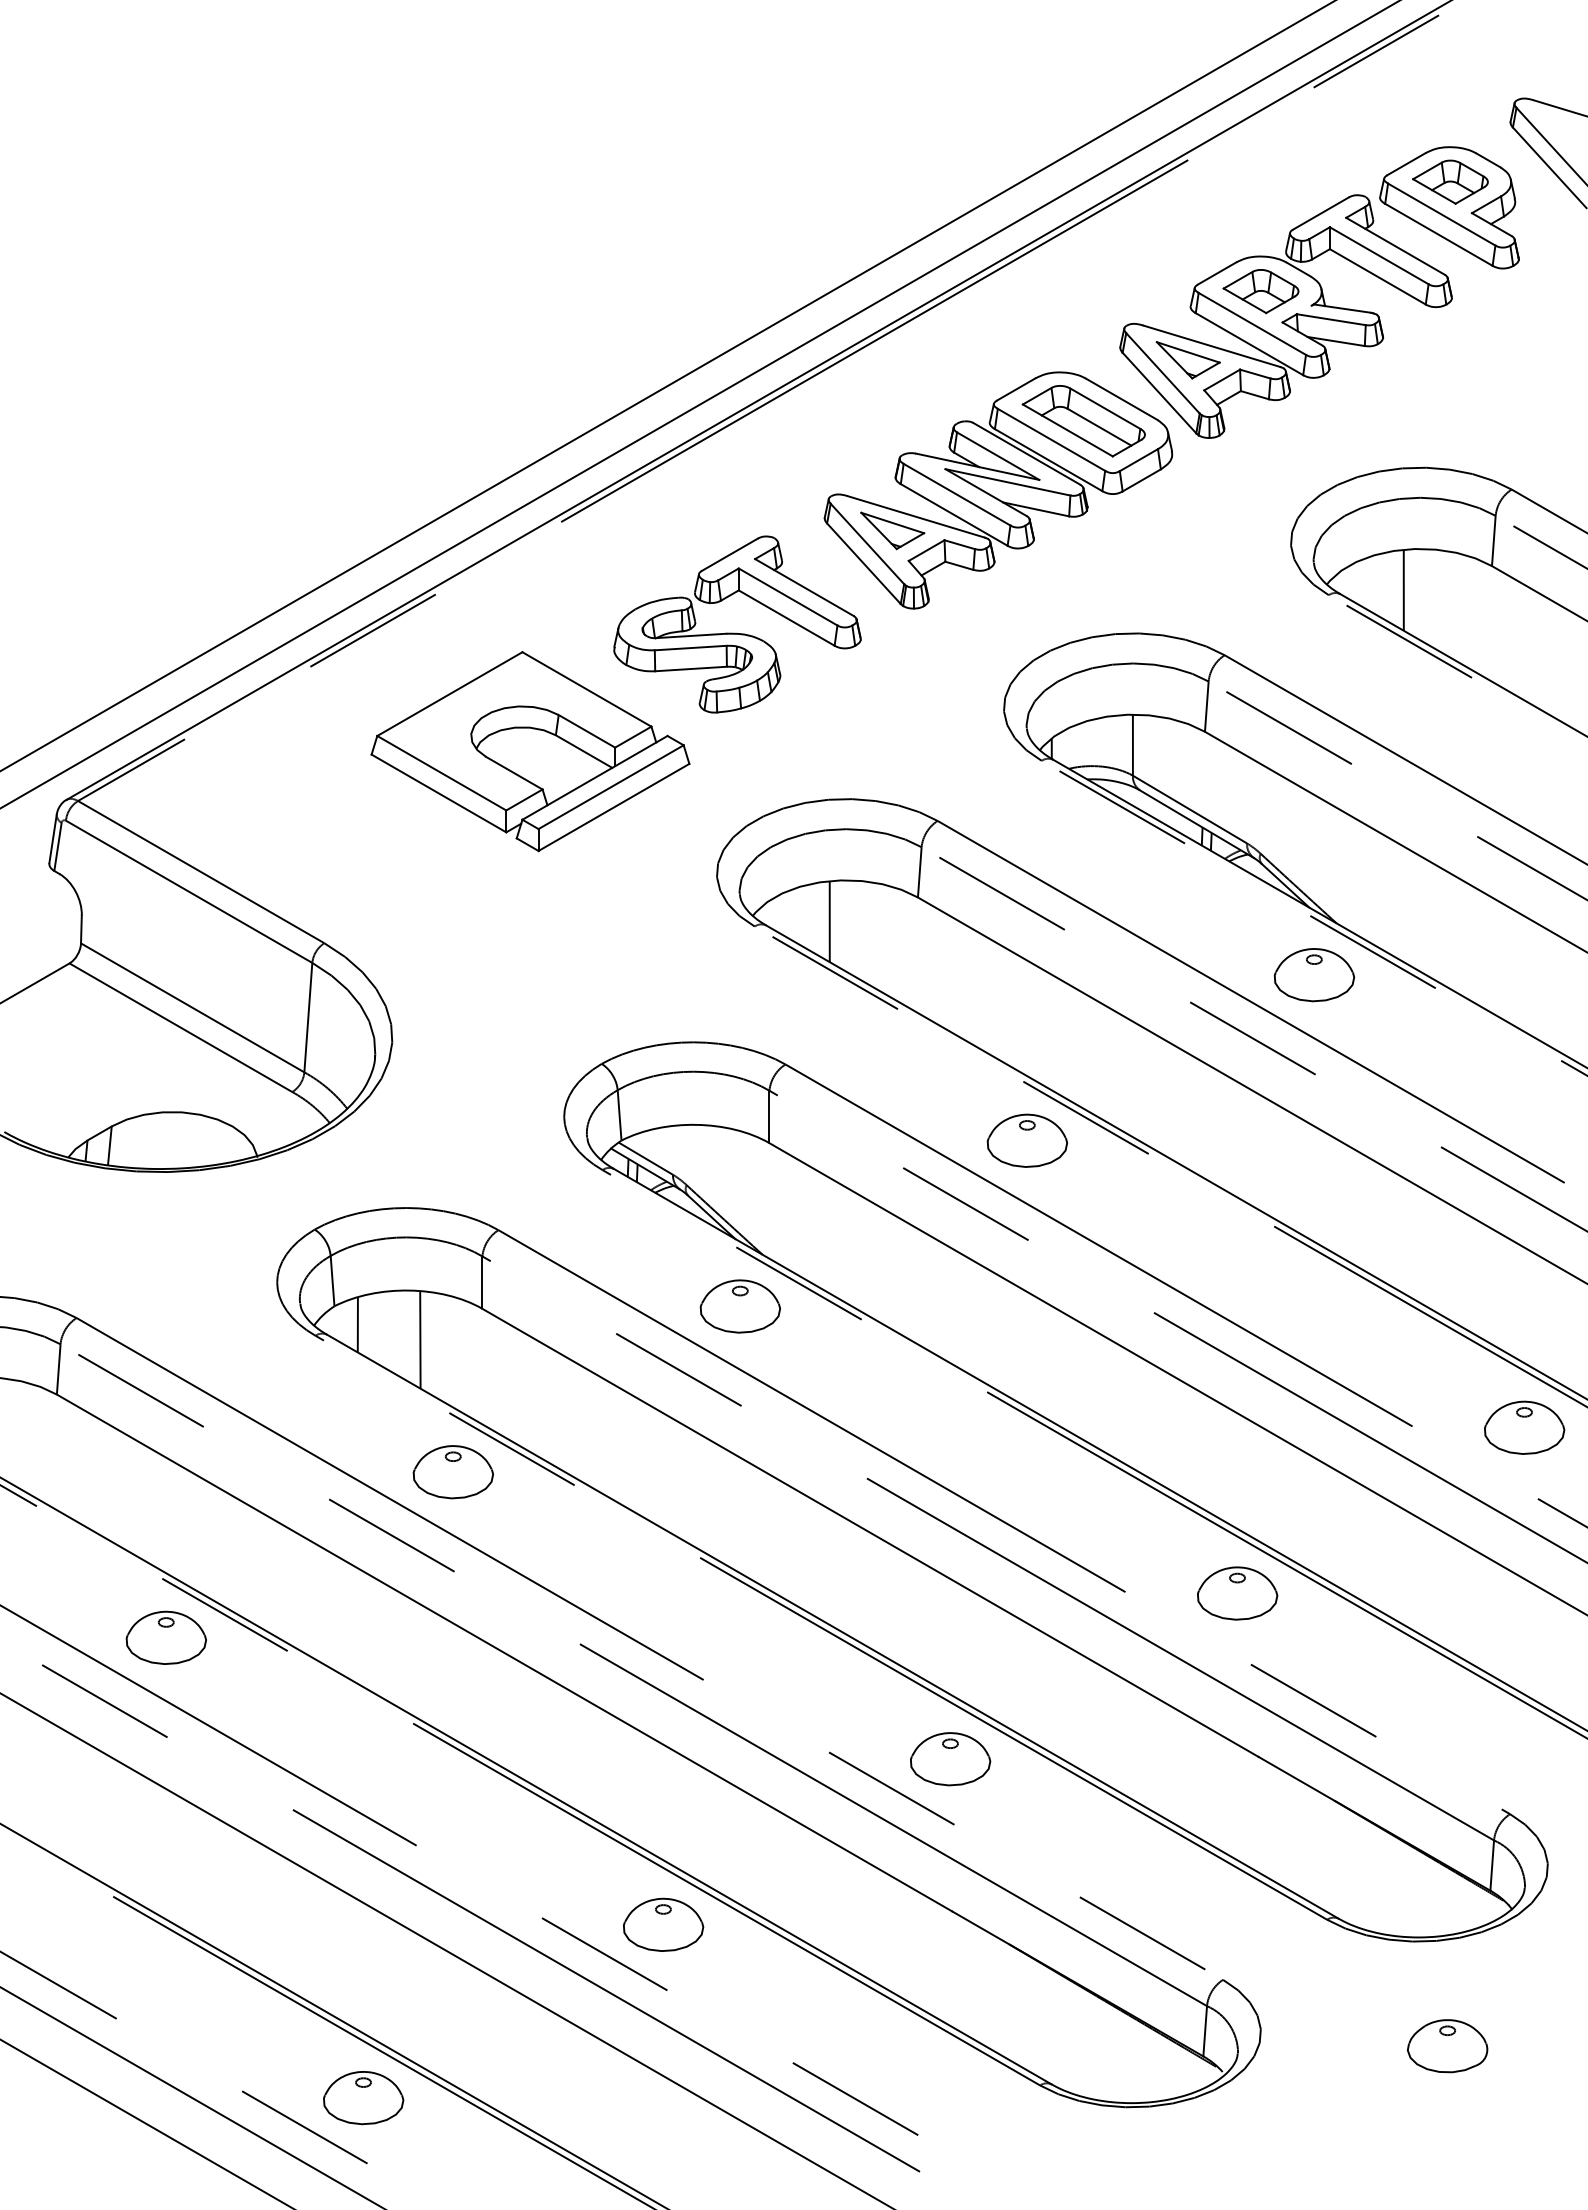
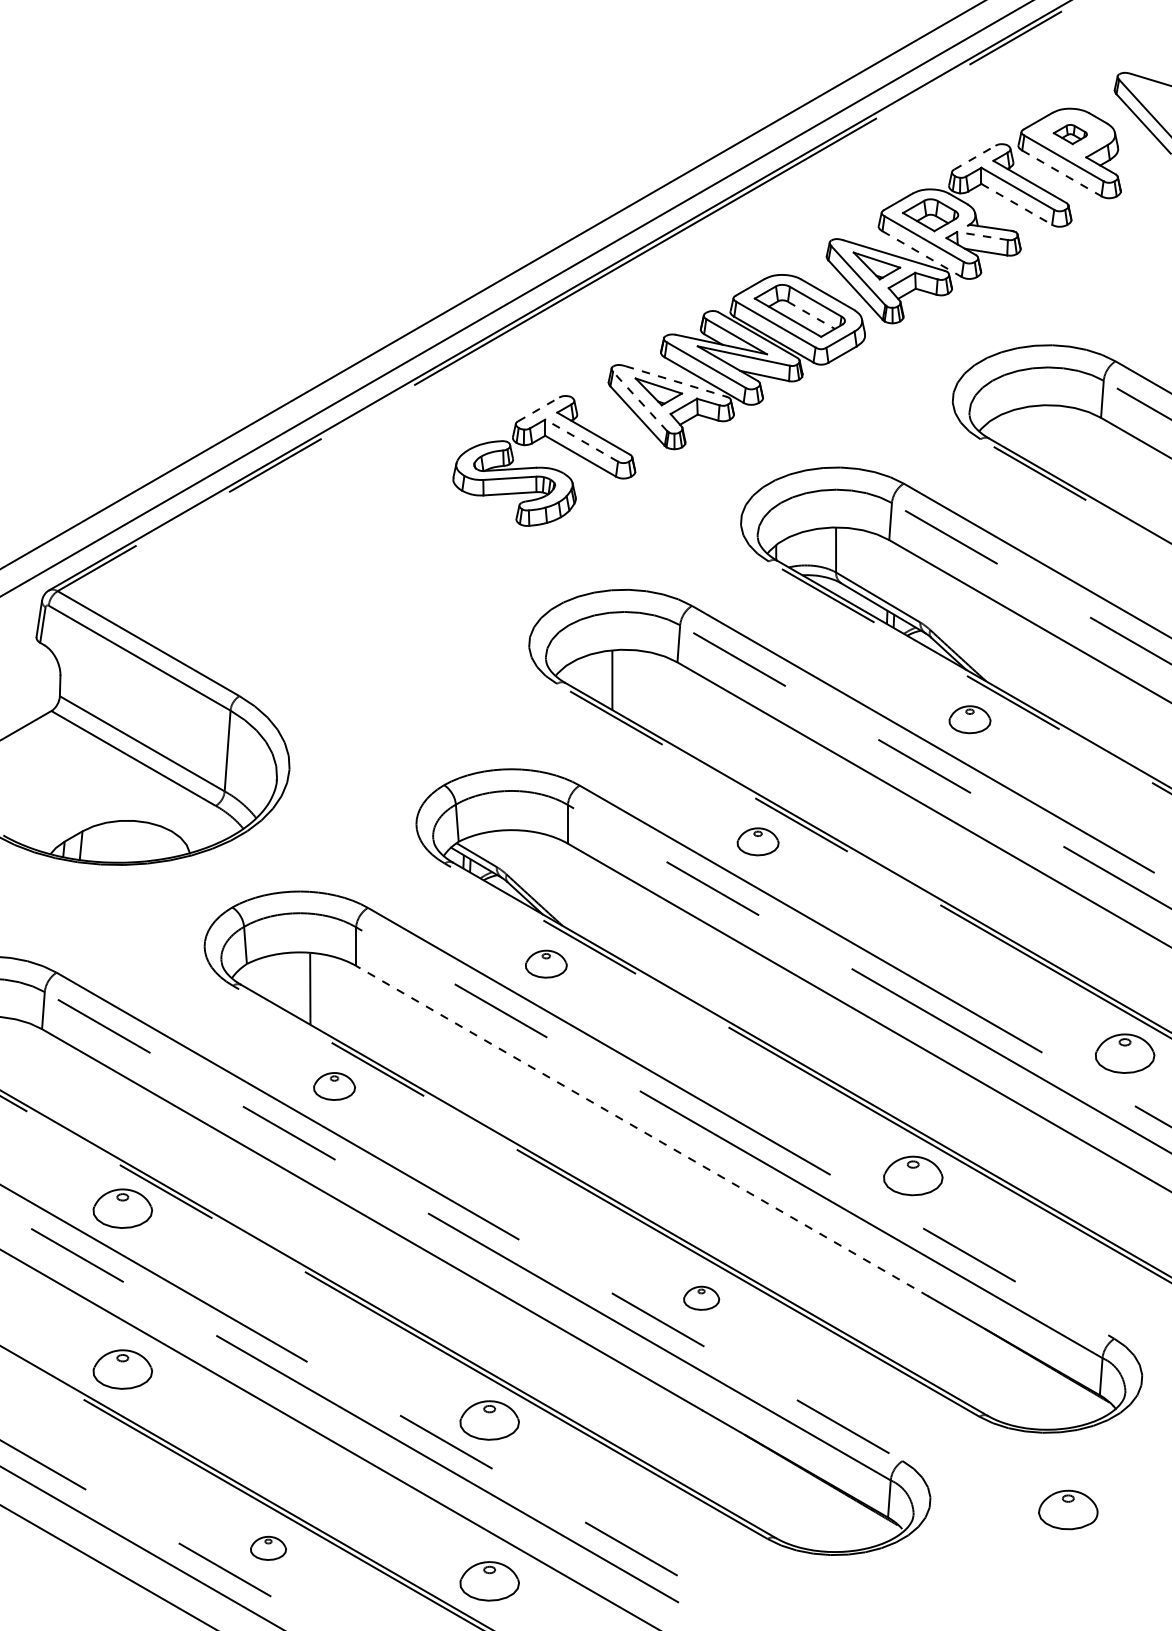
part: (1450, 181) -> (1070, 134), size x0.6
line: (1321, 213) -> (975, 157), solid -> dashed
line: (1439, 235) -> (1062, 173), solid -> dashed
line: (1378, 277) -> (1017, 204), solid -> dashed
line: (1331, 319) -> (982, 235), solid -> dashed
line: (1249, 344) -> (922, 254), solid -> dashed
line: (1099, 427) -> (811, 315), solid -> dashed
line: (916, 516) -> (676, 381), solid -> dashed
line: (867, 543) -> (640, 401), solid -> dashed
line: (730, 554) -> (539, 409), solid -> dashed
line: (1403, 589) -> (1035, 435), removed
line: (788, 597) -> (581, 441), solid -> dashed
part: (530, 751) -> (391, 554), removed
part: (1314, 975) -> (970, 719), size x0.7
part: (1026, 1140) -> (757, 841), size x0.7
part: (739, 1306) -> (545, 964), size x0.7
line: (357, 1325) -> (263, 978), removed
part: (452, 1472) -> (334, 1086), size x0.7
line: (870, 1532) -> (642, 1130), solid -> dashed
part: (950, 1759) -> (701, 1298), size x0.6
part: (165, 1855) -> (122, 1369), added
part: (363, 2098) -> (268, 1548), size x0.6
part: (663, 2142) -> (489, 1581), added

